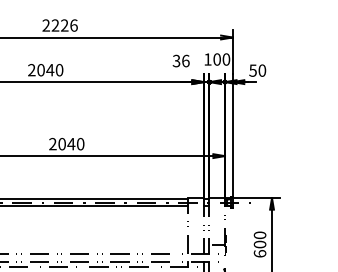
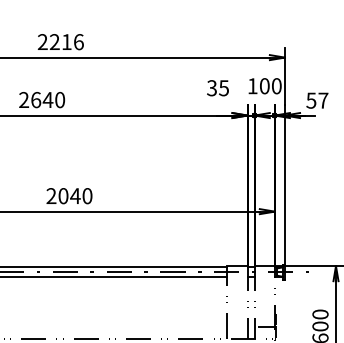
text: (64, 25) -> (66, 42), 2226 -> 2216
text: (185, 60) -> (223, 87), 36 -> 35
text: (40, 70) -> (35, 100), 2040 -> 2640
text: (262, 70) -> (323, 100), 50 -> 57

